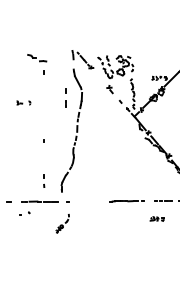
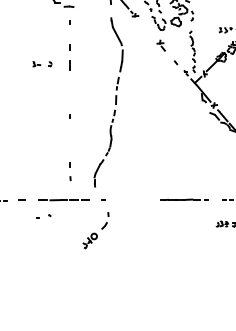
line: (65, 100) -> (69, 60), moved
part: (62, 223) -> (95, 230), size x1.43

